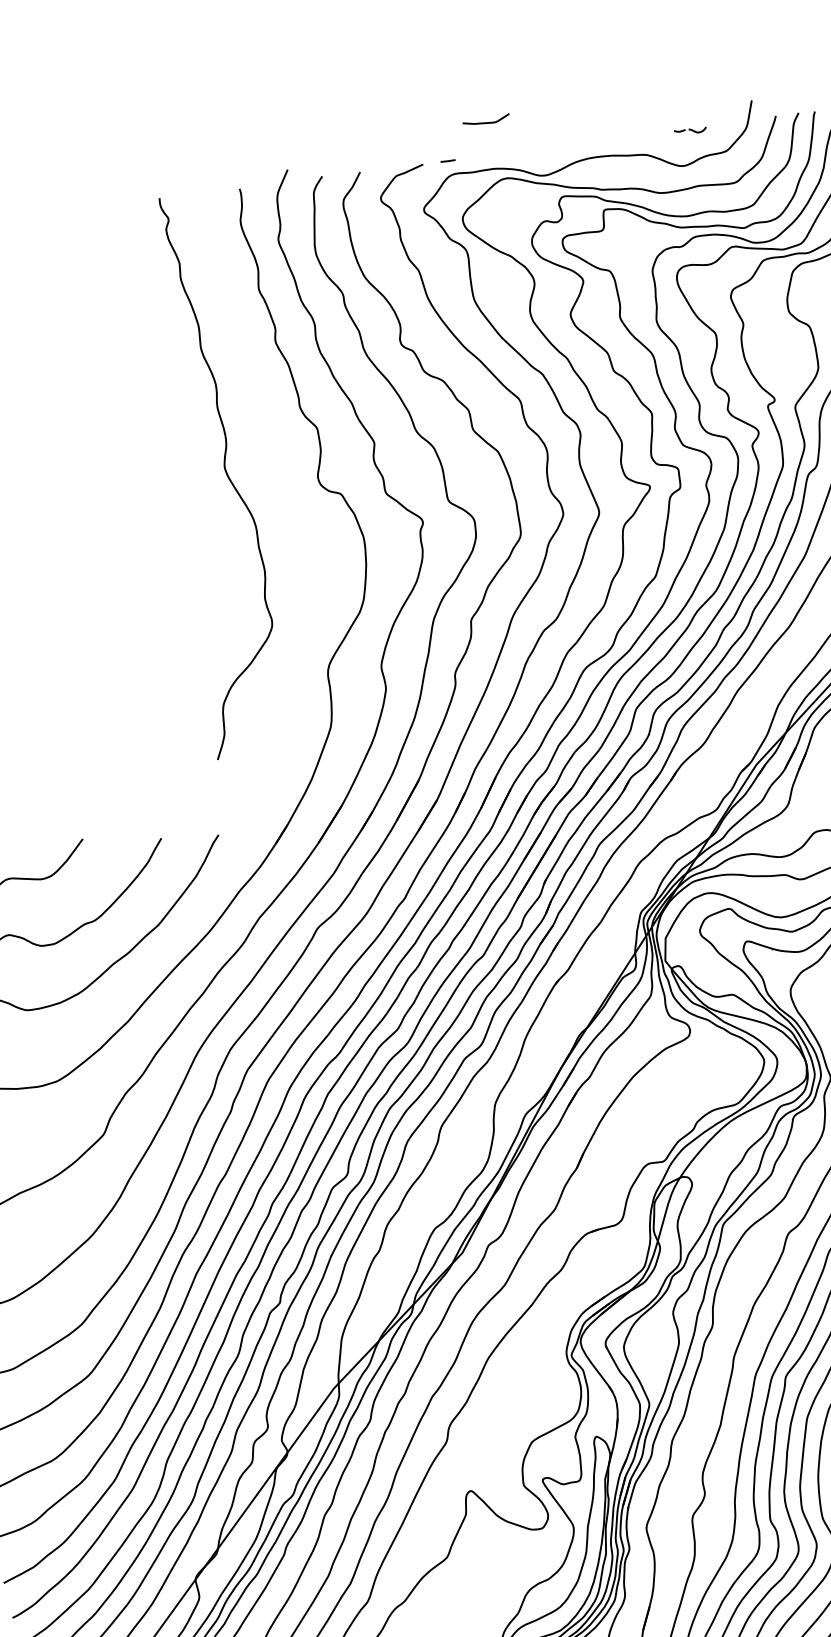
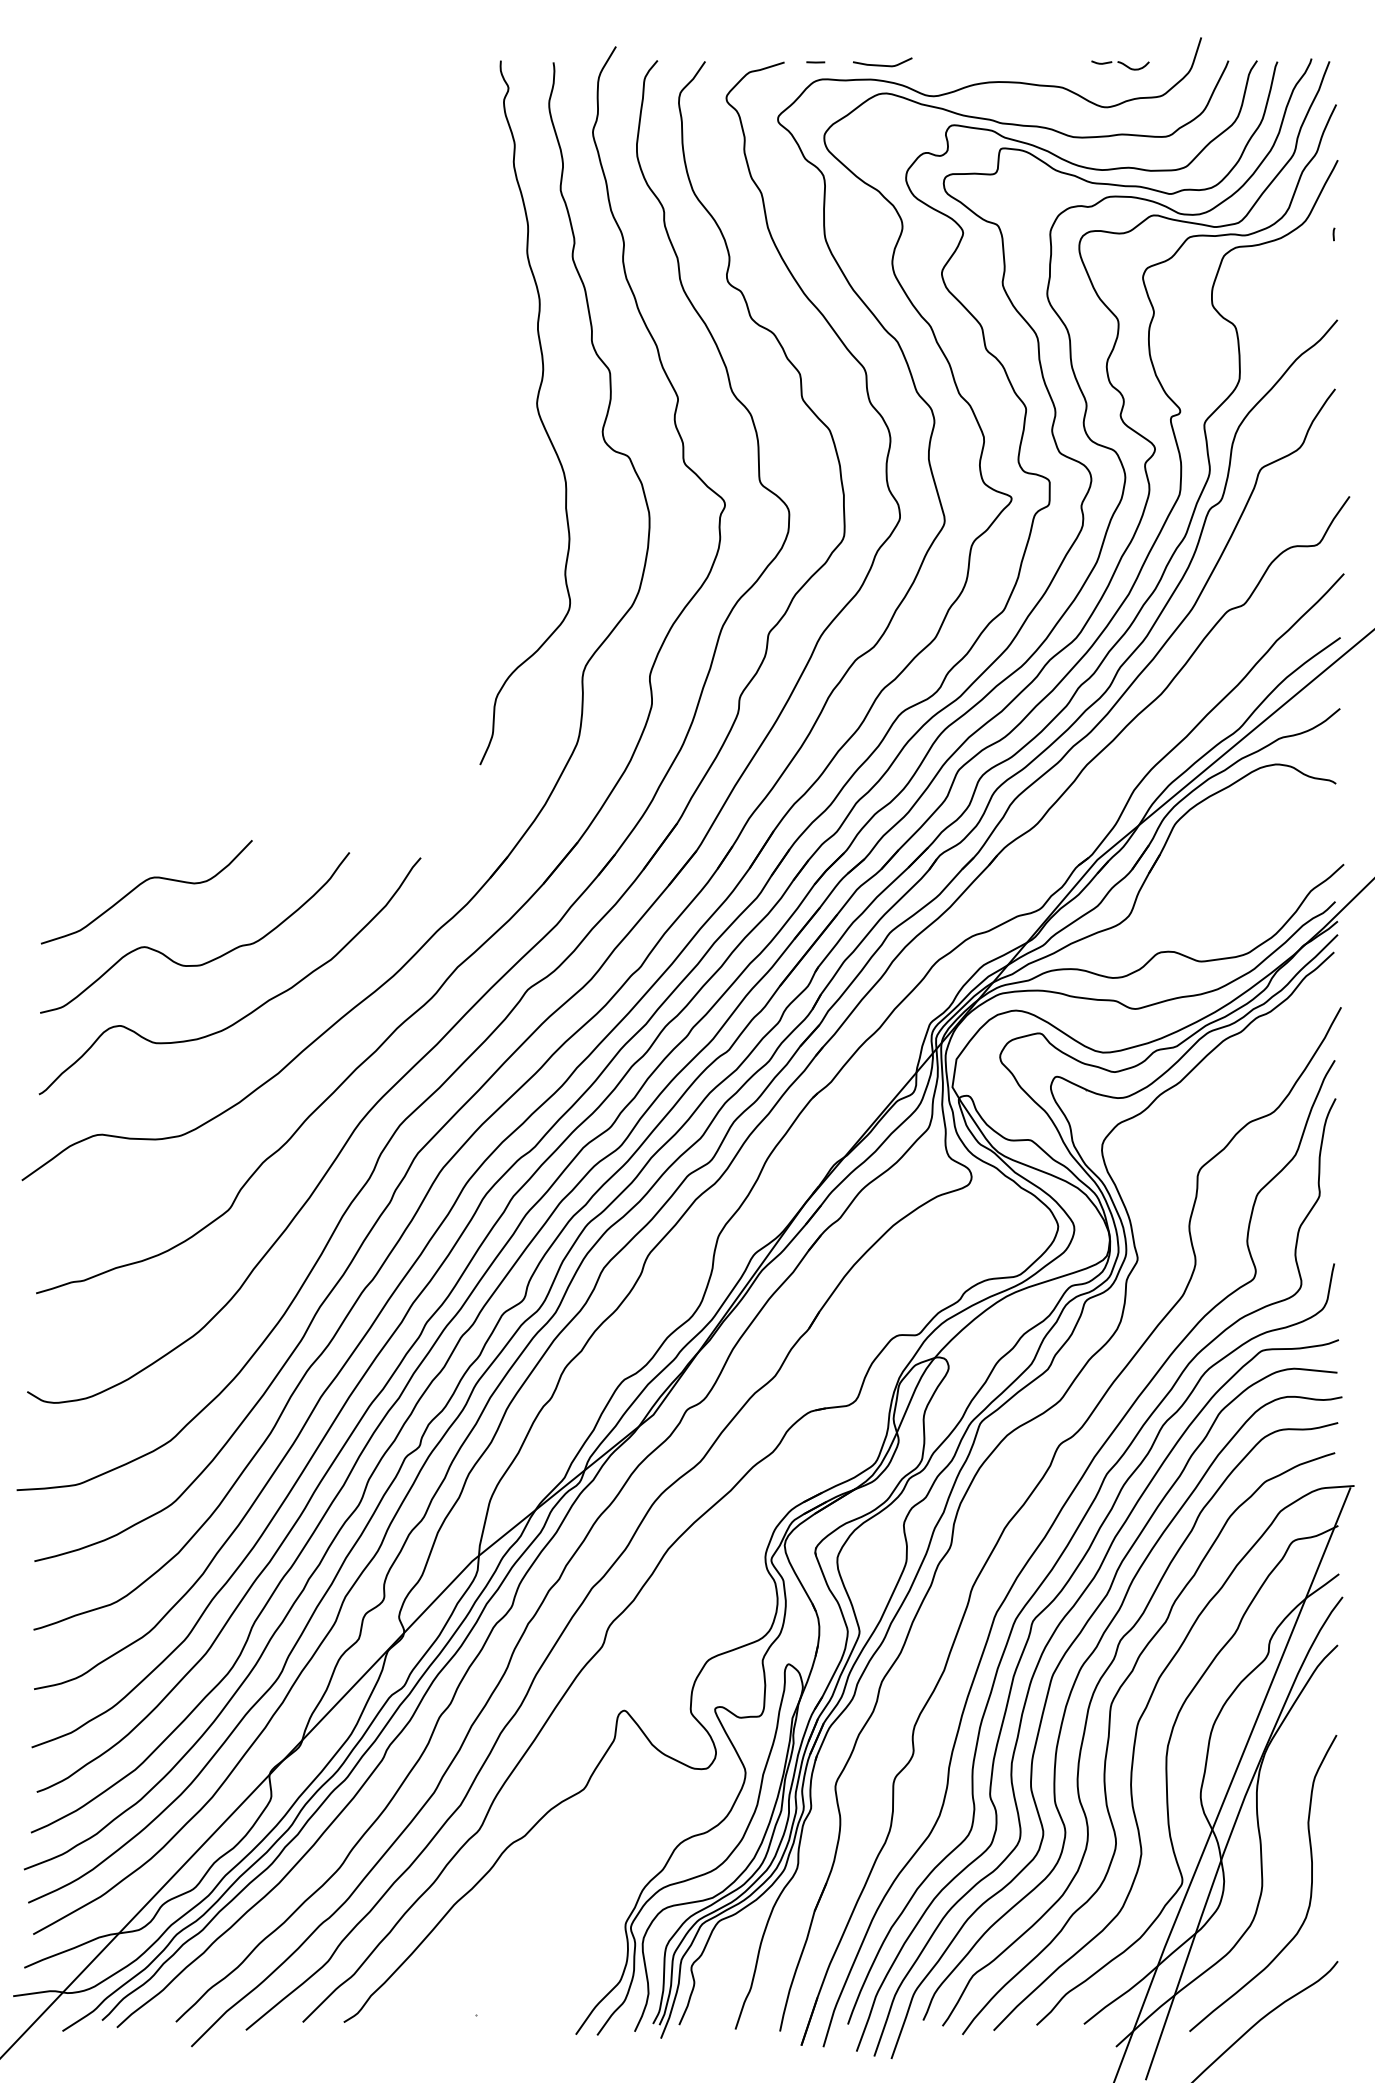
curve: (486, 122) -> (882, 64), moved
part: (690, 131) -> (1120, 65), size x1.43
curve: (224, 470) -> (536, 408), moved

